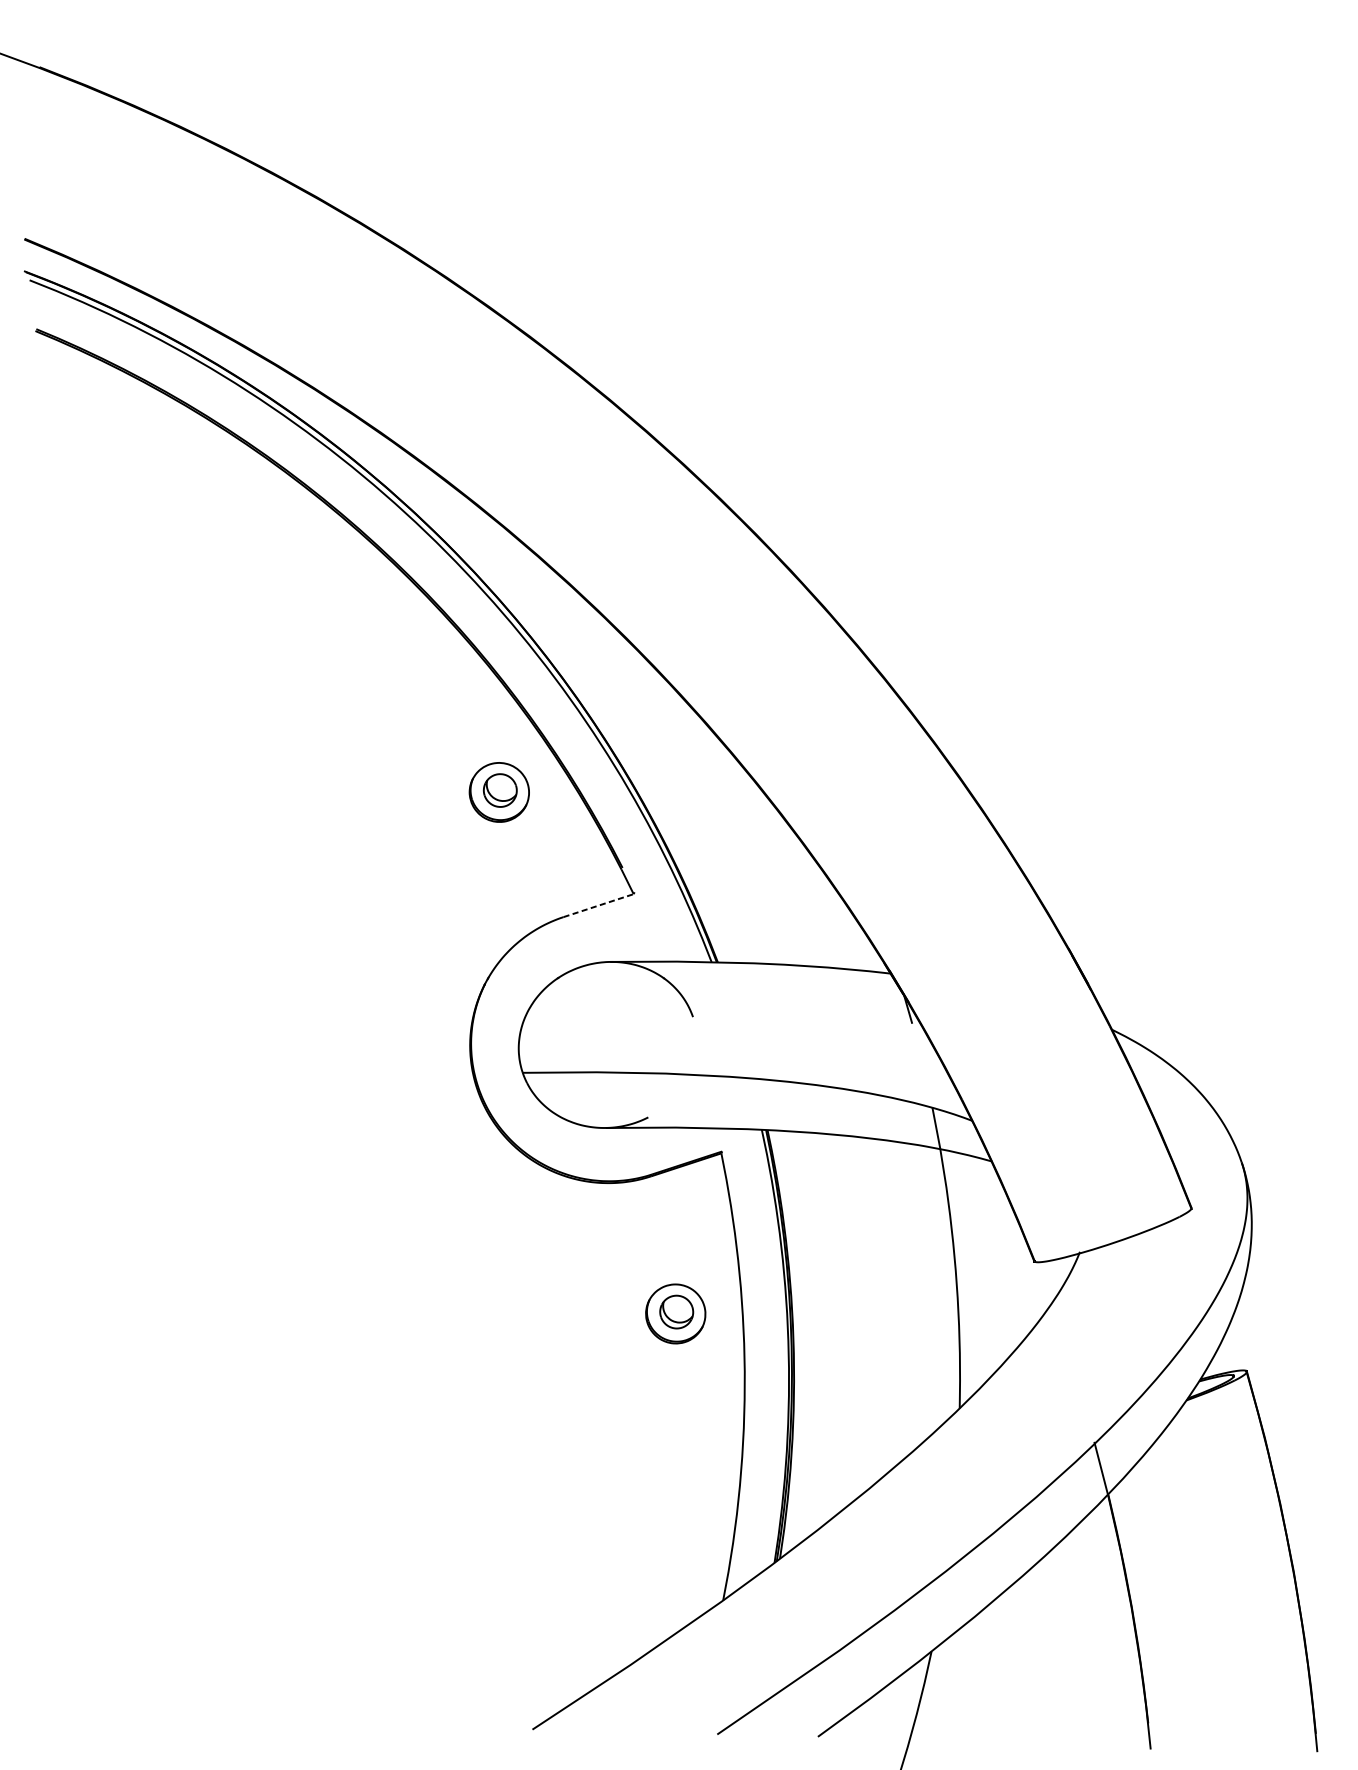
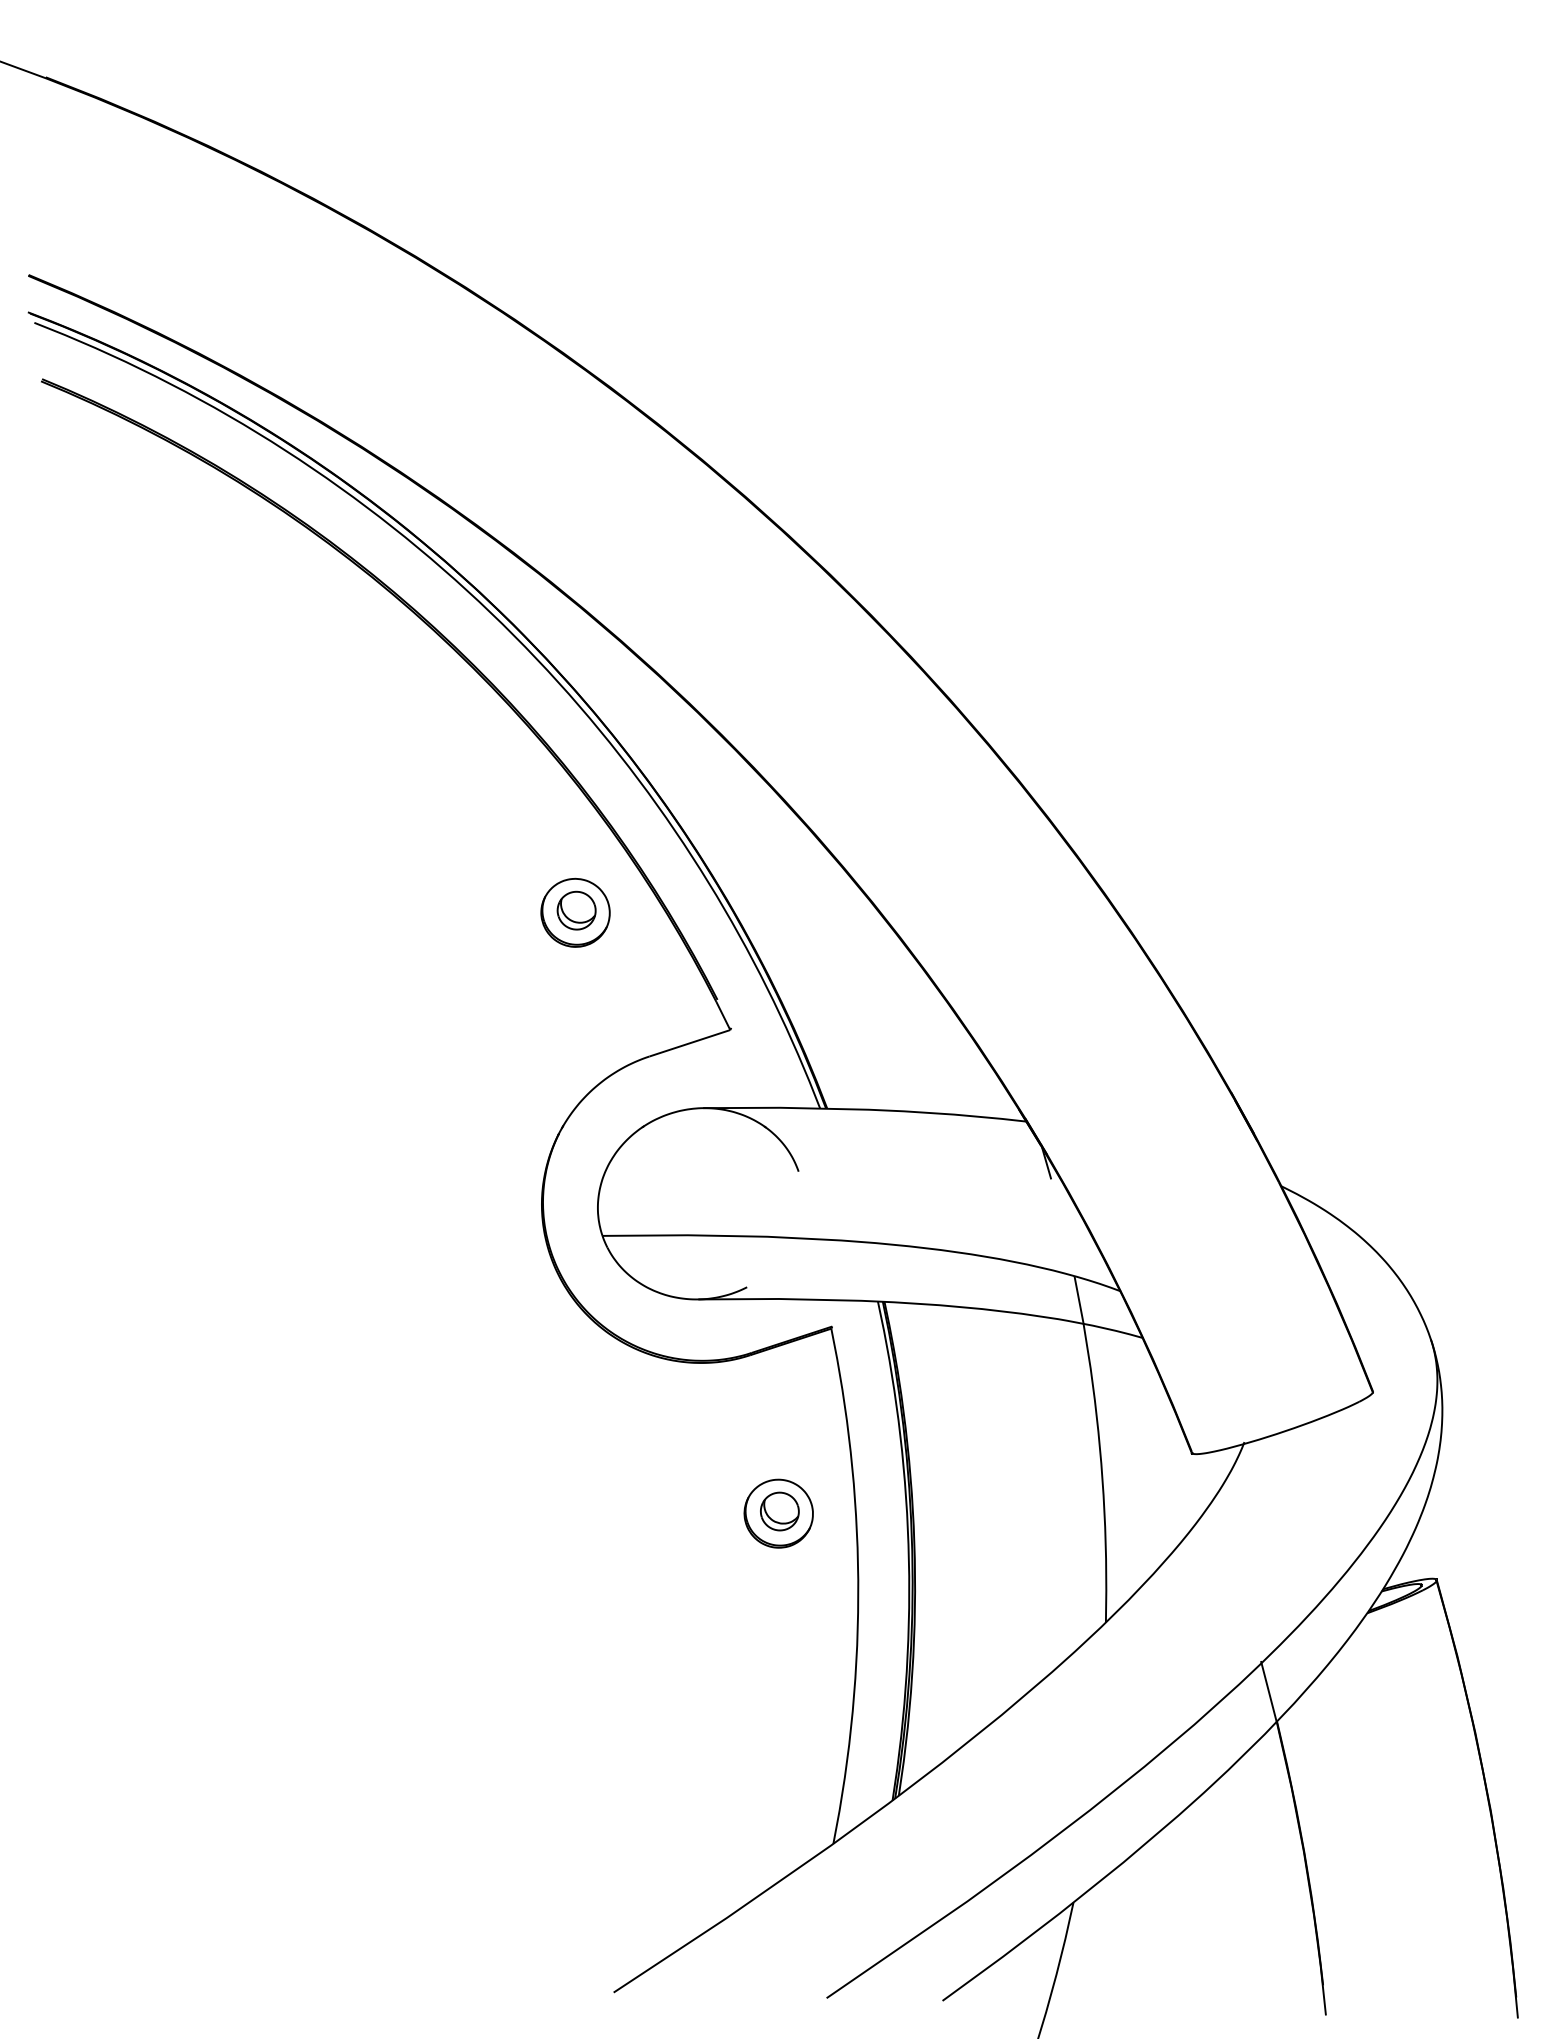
line: (599, 905) -> (690, 1043), dashed -> solid

